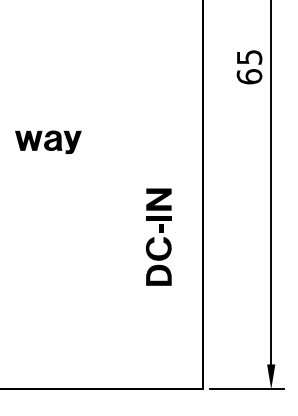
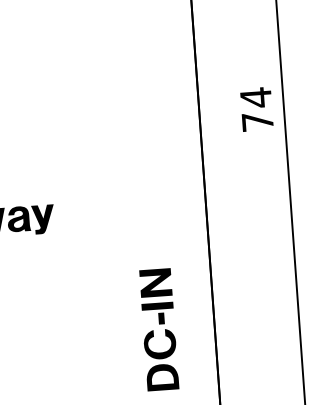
text: (249, 66) -> (256, 109), 65 -> 74

